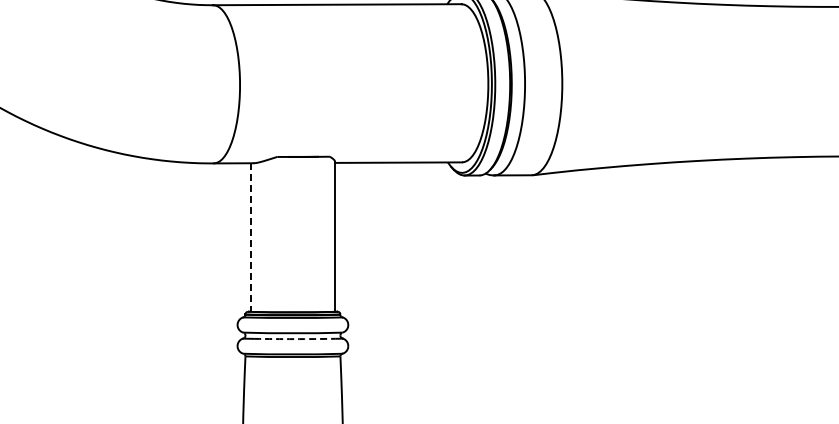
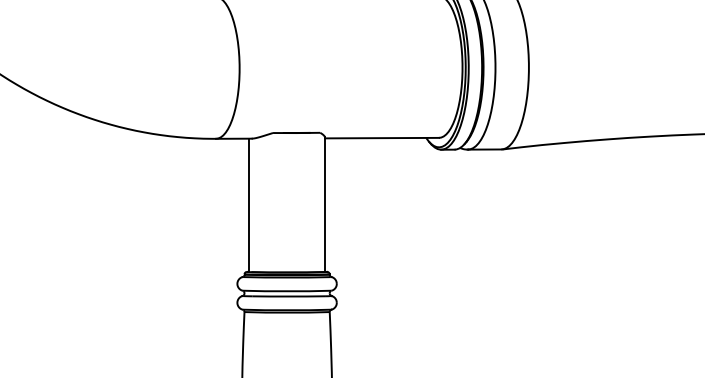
line: (250, 238) -> (249, 206), dashed -> solid
arc: (294, 339) -> (288, 296), dashed -> solid

